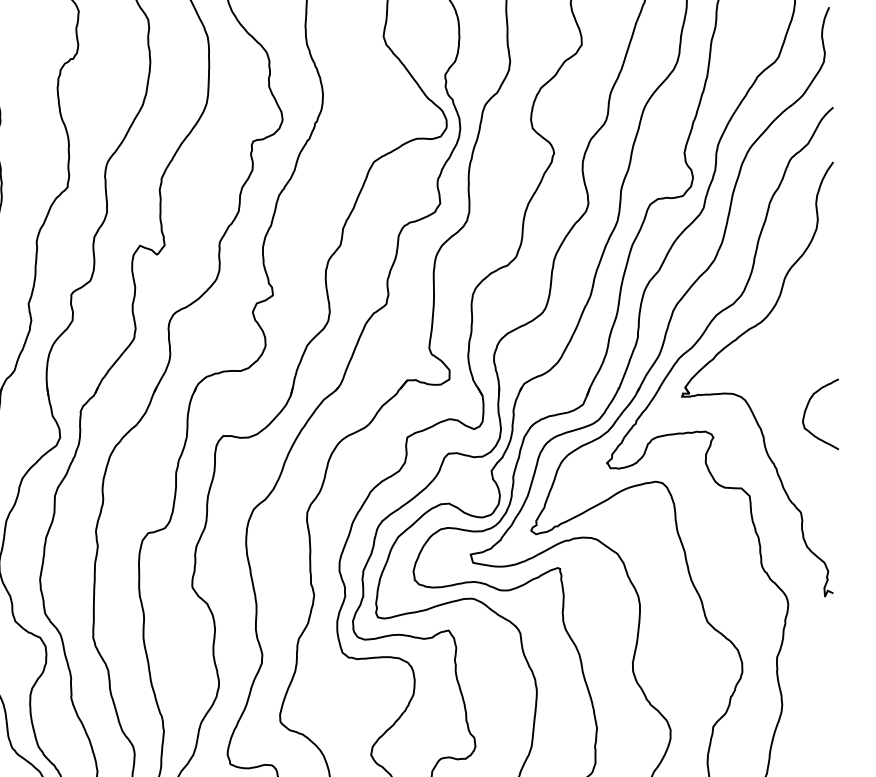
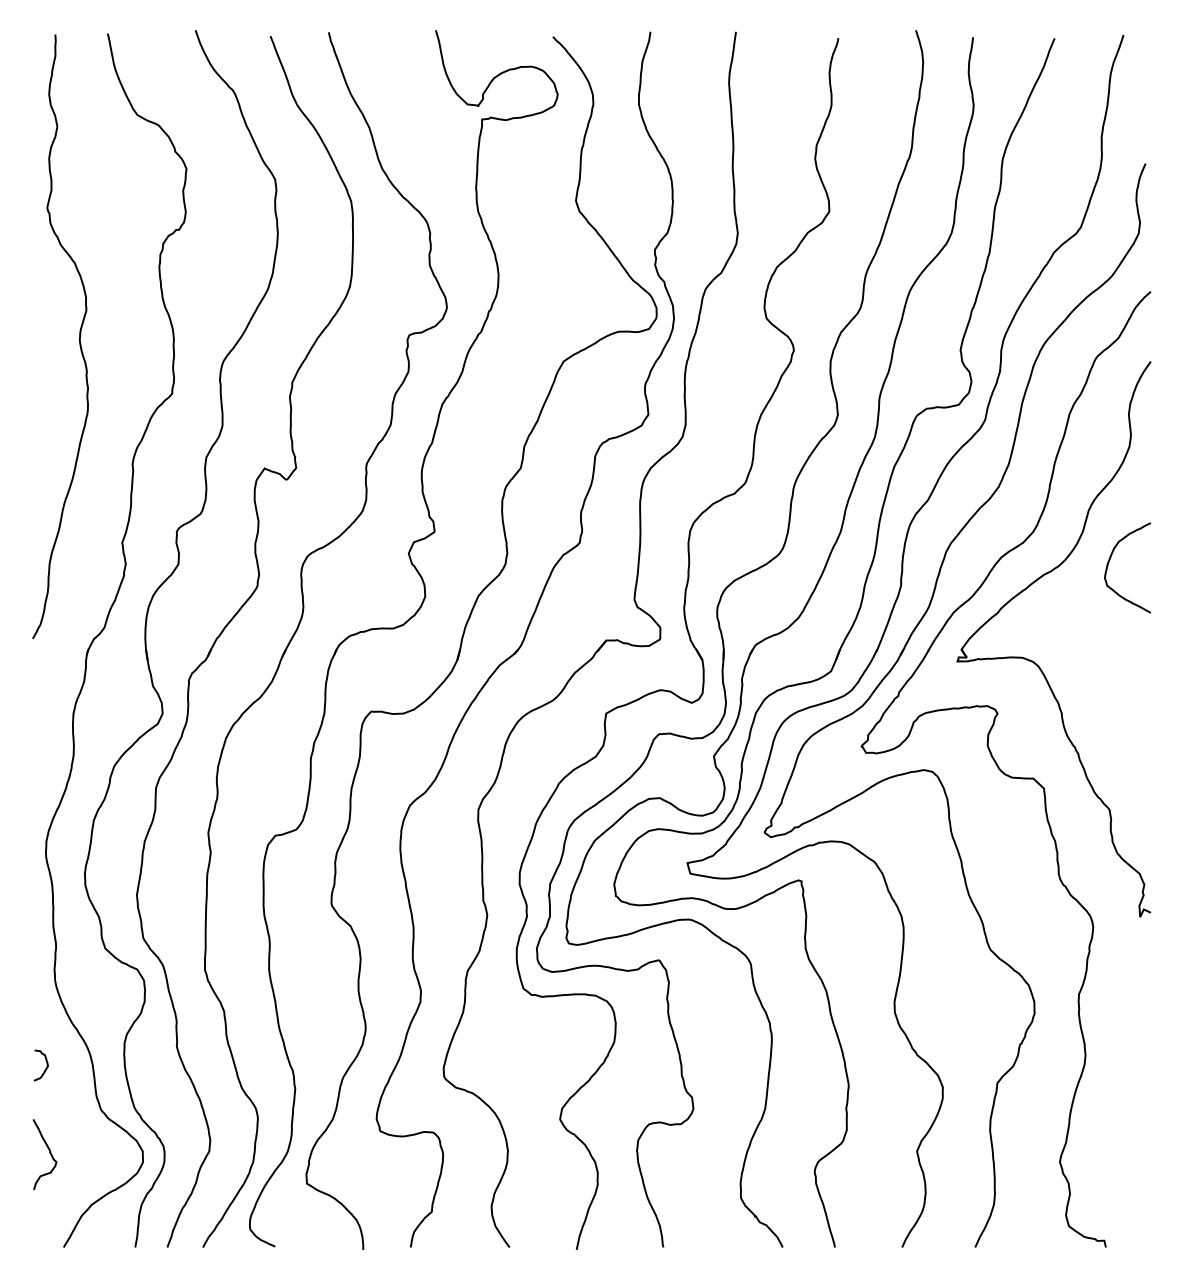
curve: (807, 408) -> (1110, 560), moved

